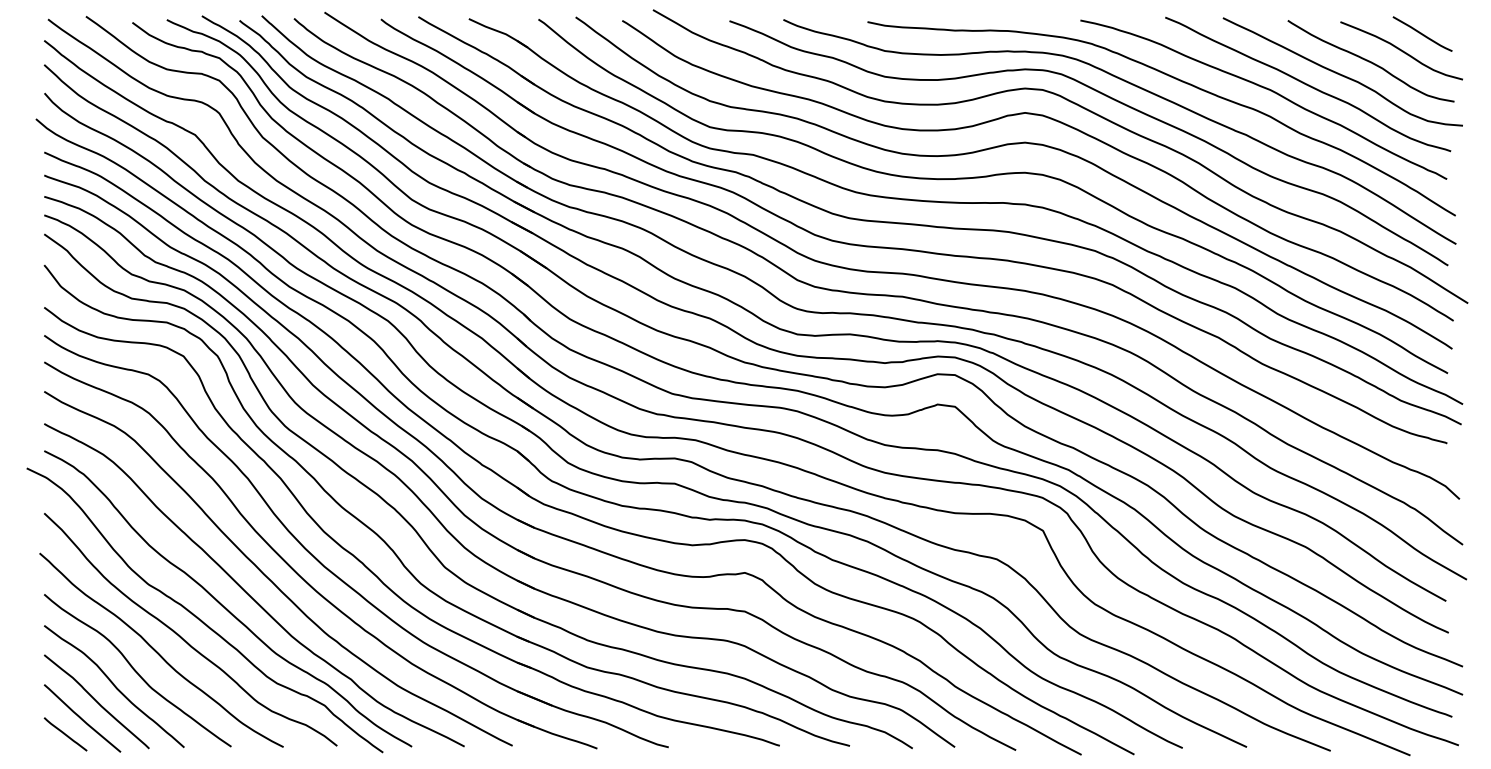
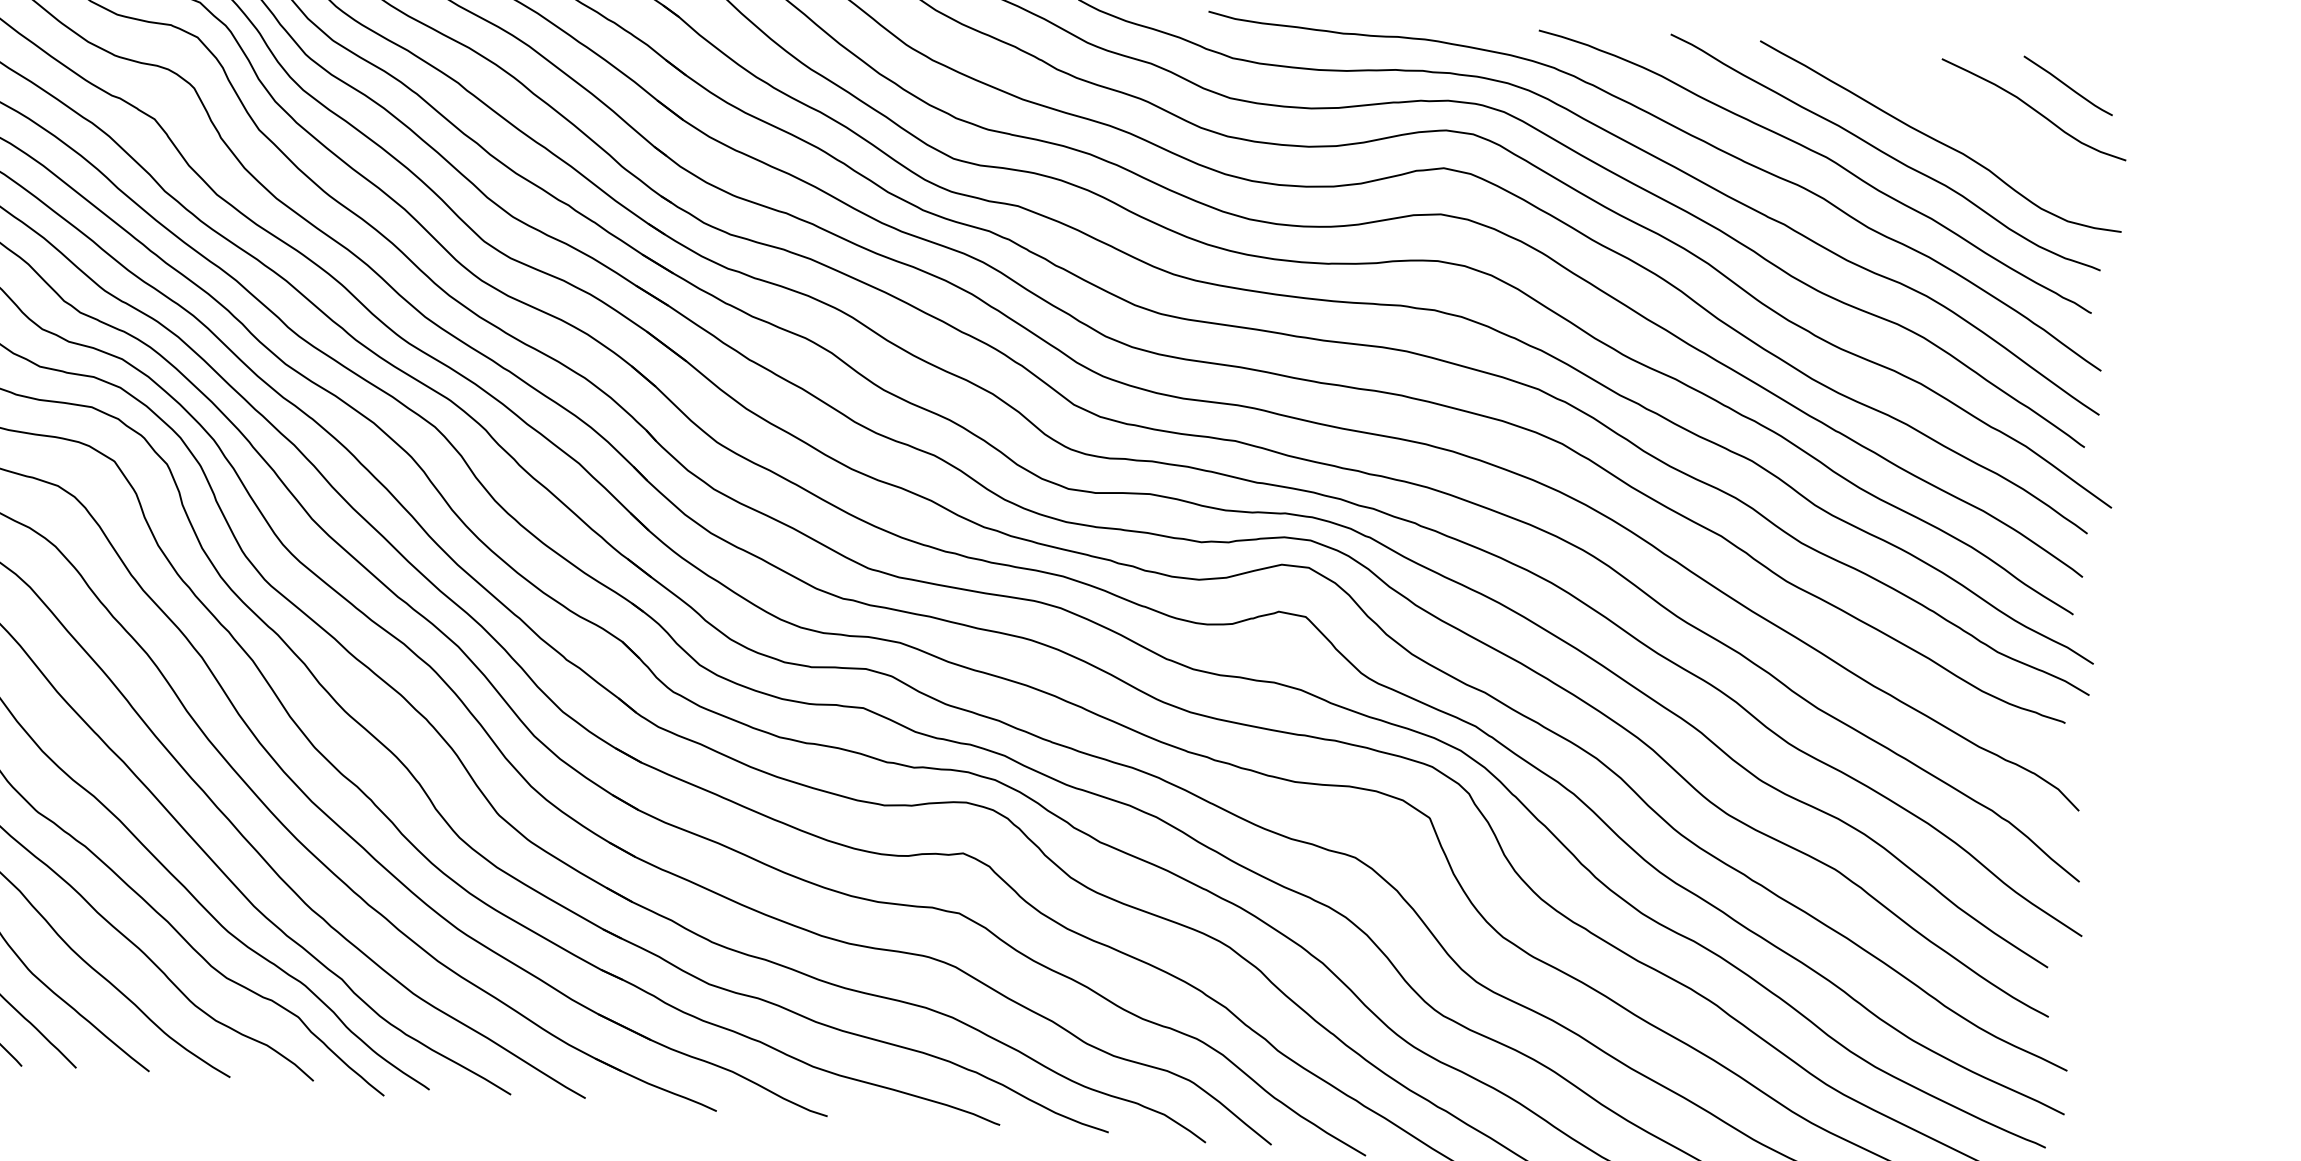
curve: (1370, 61) -> (1984, 123), removed

